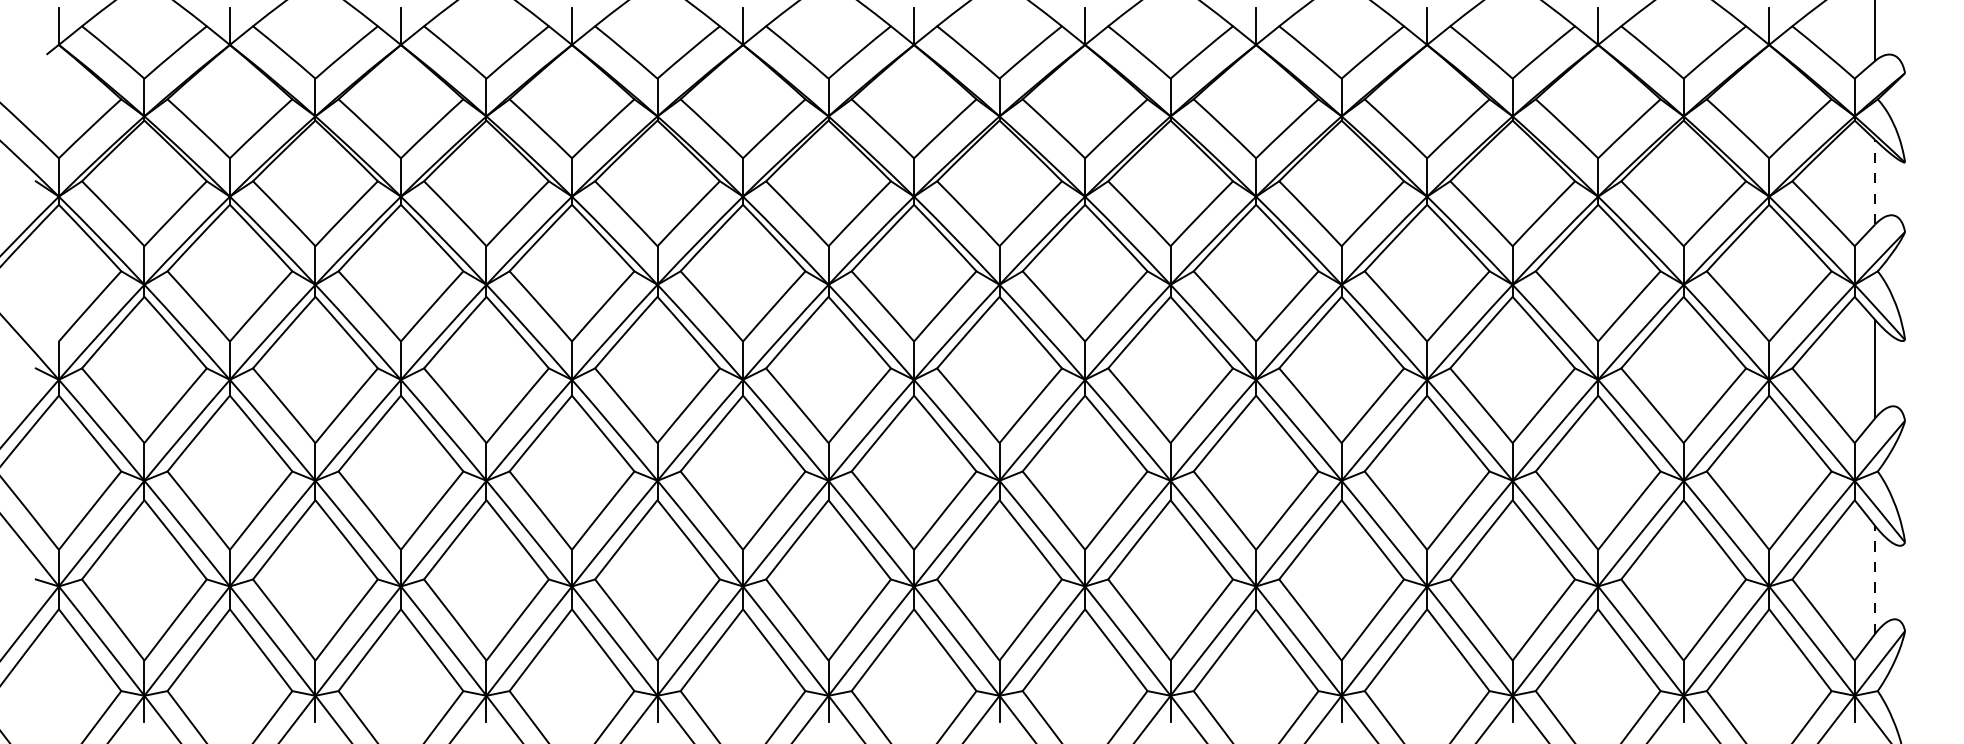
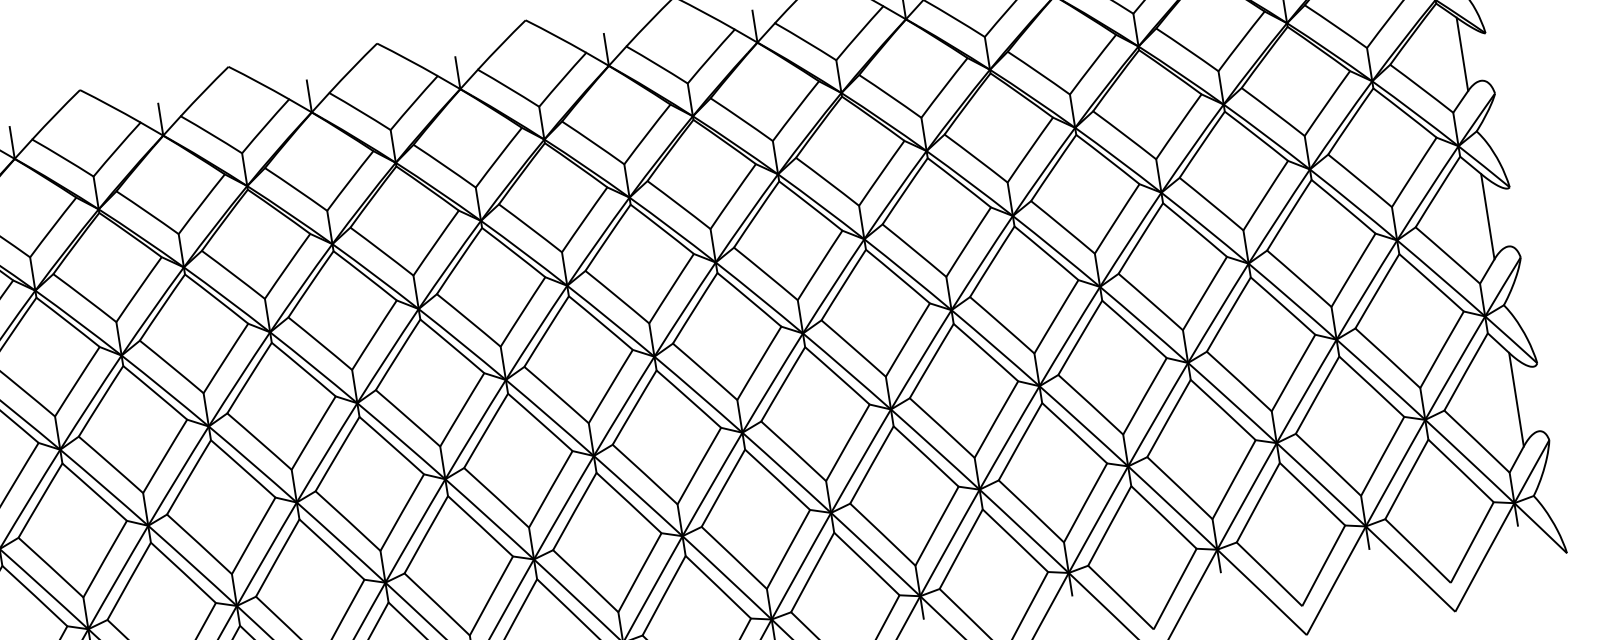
line: (1875, 181) -> (1462, 53), dashed -> solid
line: (1875, 579) -> (1516, 399), dashed -> solid

